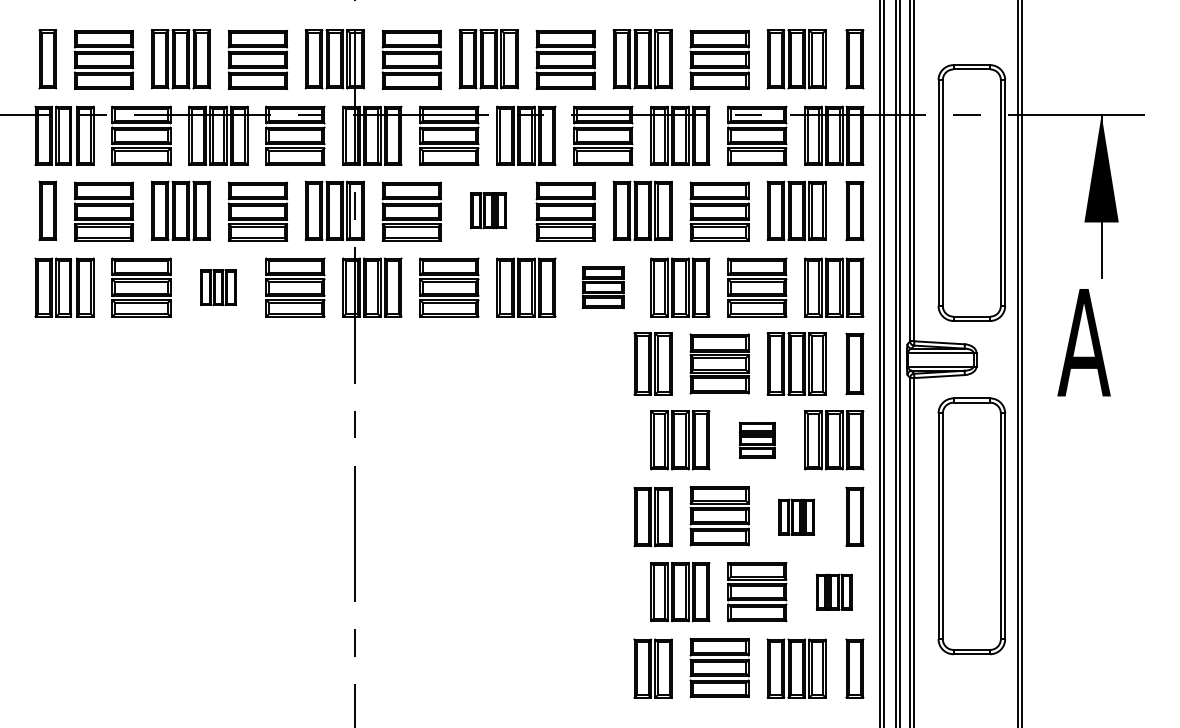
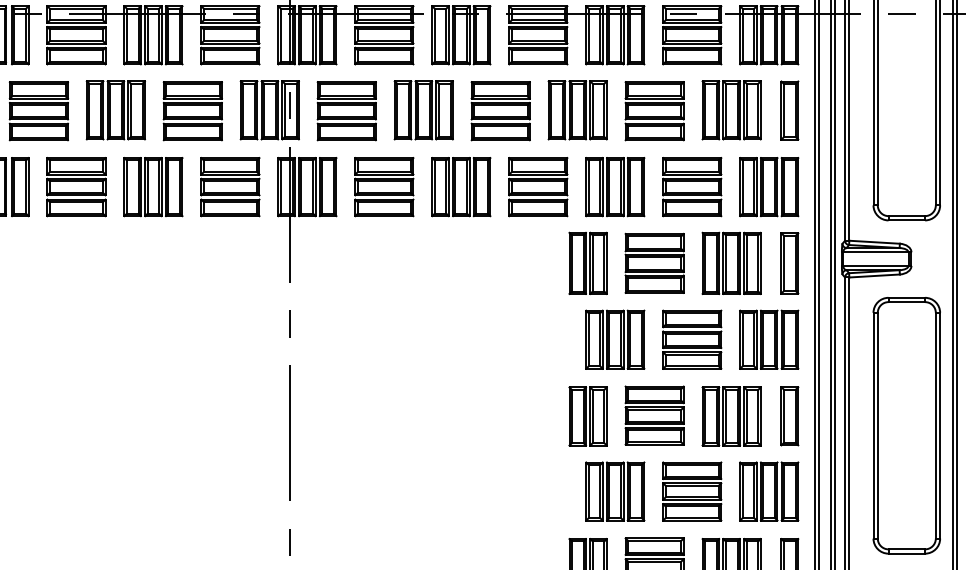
part: (488, 210) -> (423, 109), size x1.67
part: (218, 287) -> (153, 186), size x1.67
part: (603, 287) -> (538, 186), size x1.43
part: (757, 440) -> (692, 339), size x1.67
part: (796, 517) -> (731, 416), size x1.67
part: (834, 592) -> (769, 491), size x1.67

